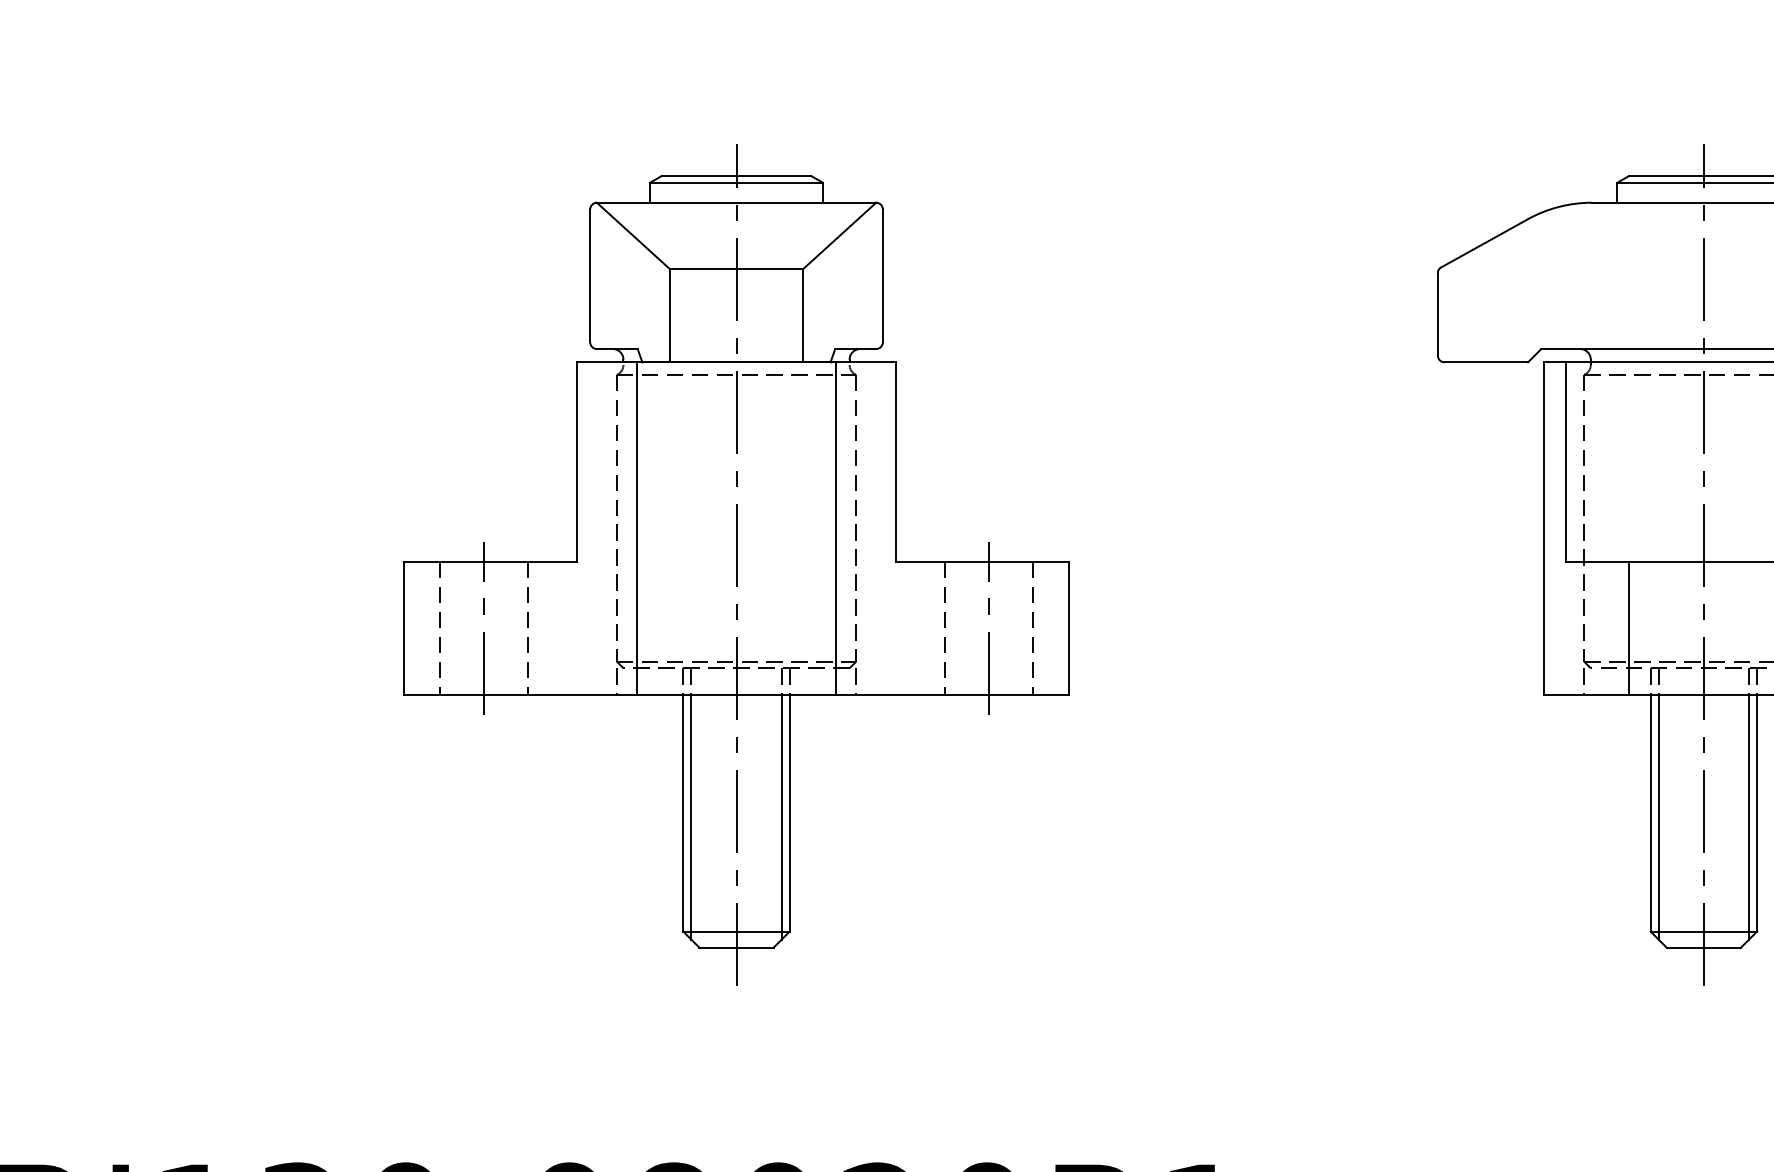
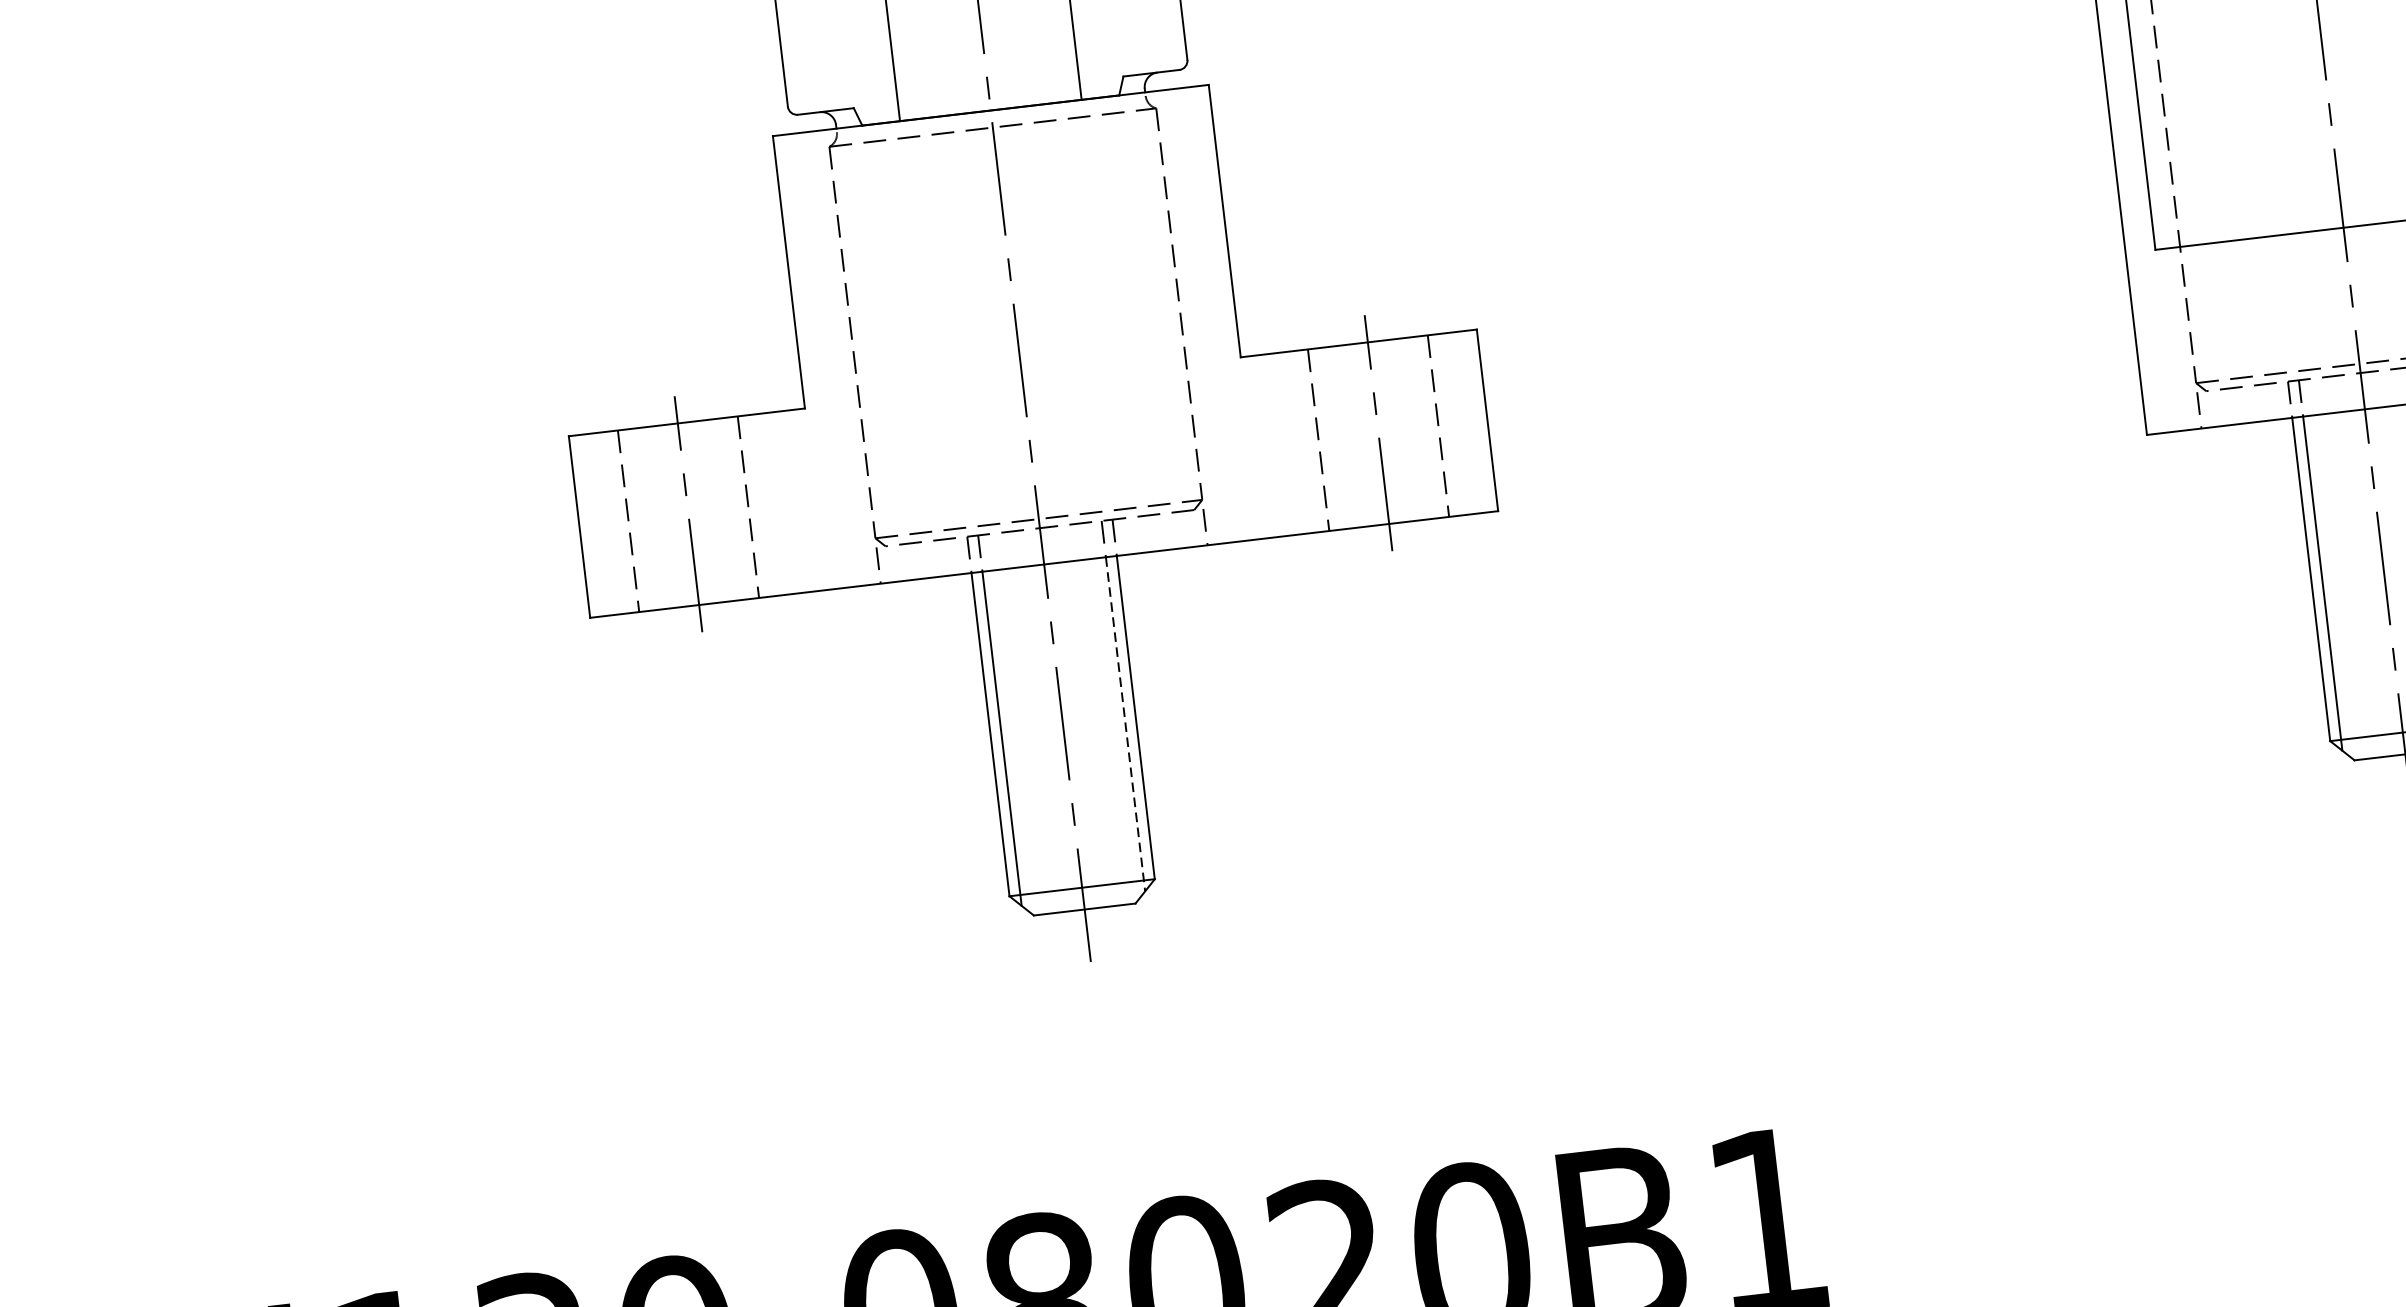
line: (636, 528) -> (880, 353), removed
line: (836, 528) -> (1153, 321), removed
line: (1628, 627) -> (2251, 329), removed
line: (781, 817) -> (1125, 724), solid -> dashed

